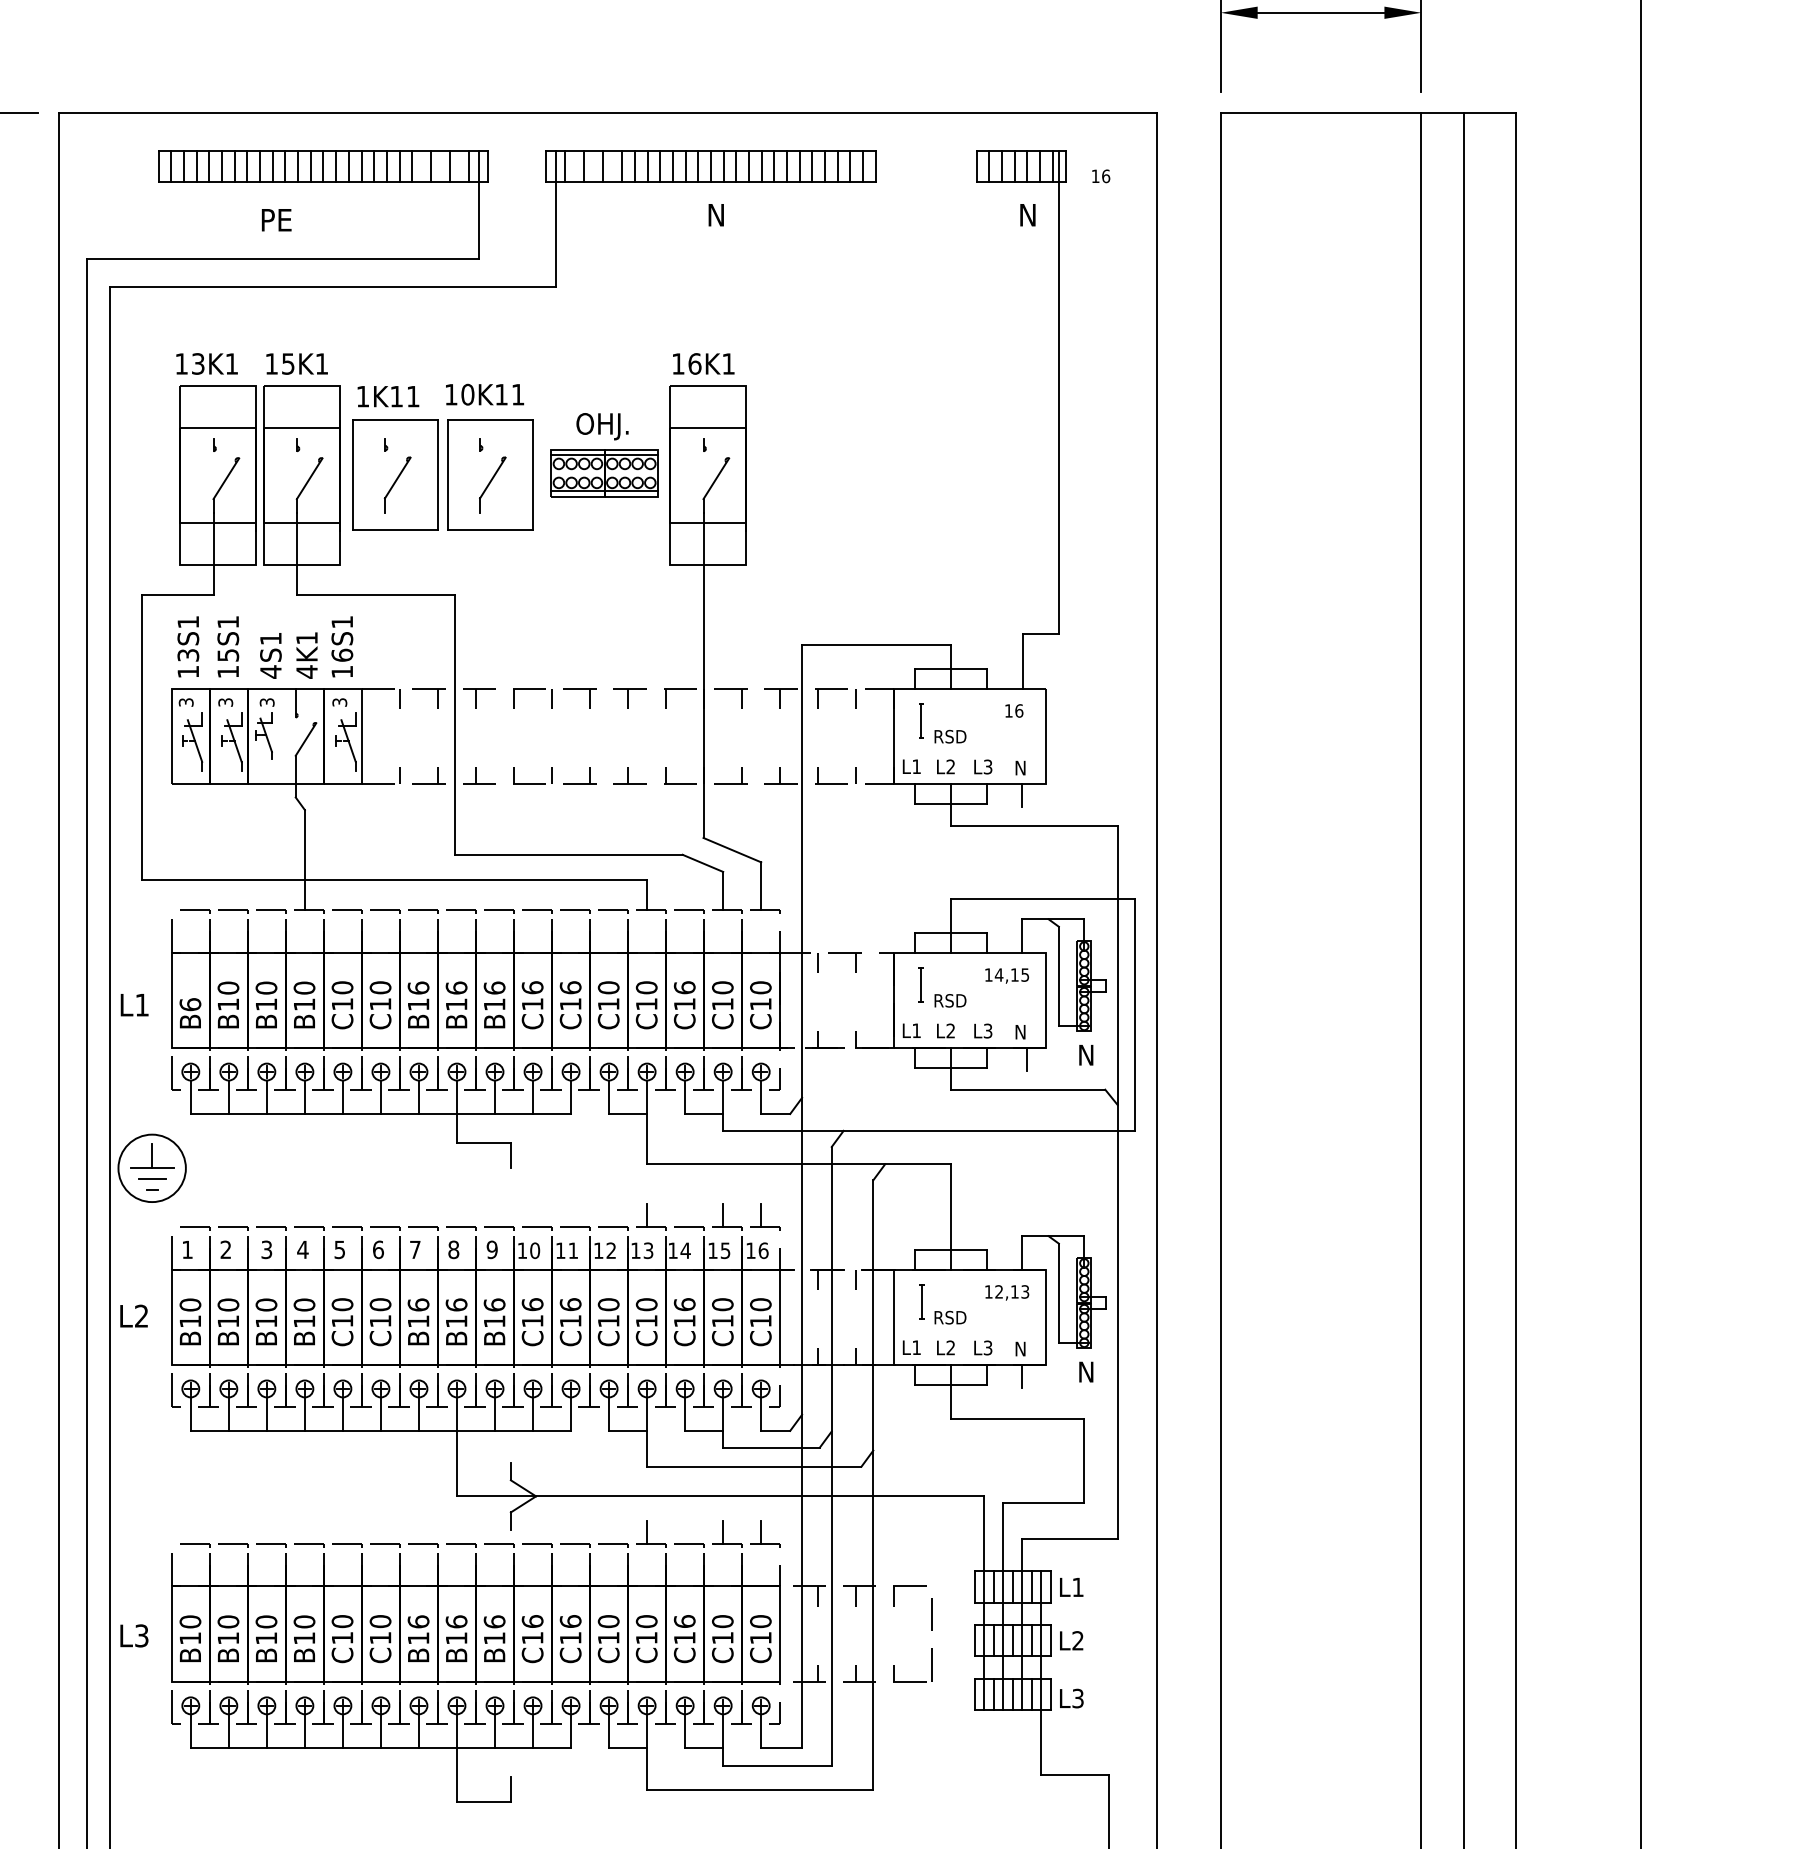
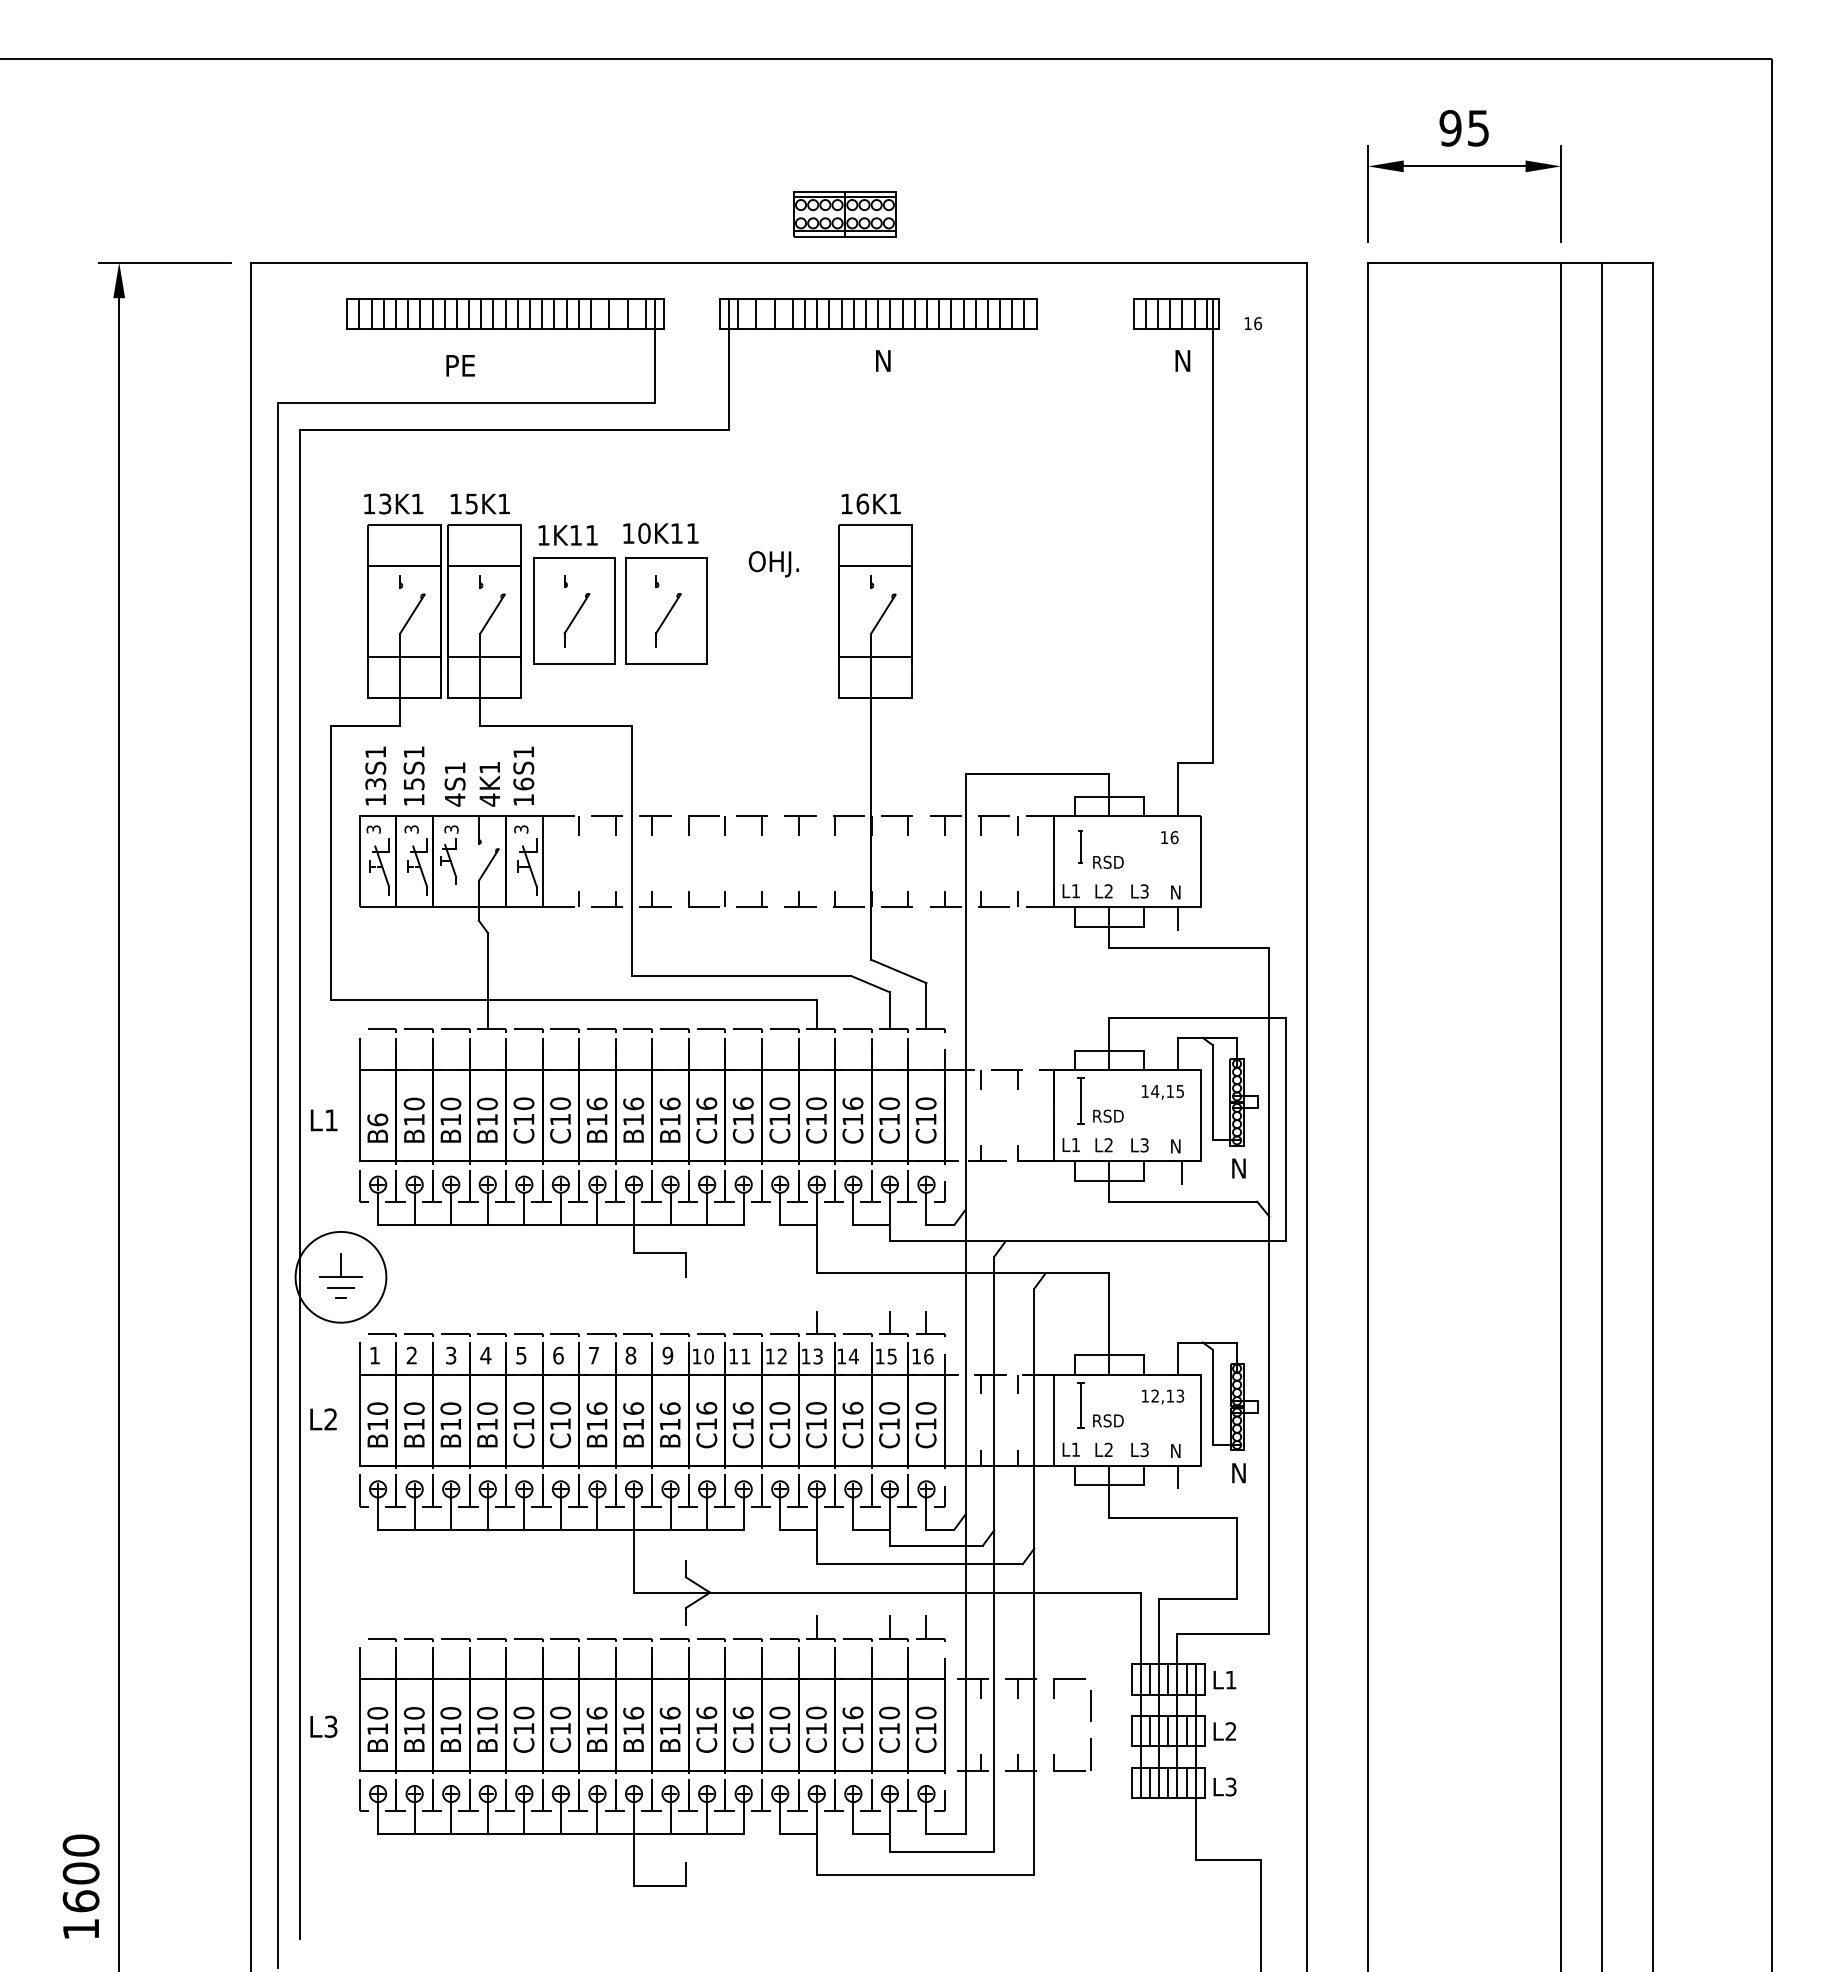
part: (604, 473) -> (844, 214), moved
part: (921, 984) -> (1080, 1100), size x1.4
circle: (151, 1167) -> (340, 1276), size x1.4
part: (921, 1301) -> (1080, 1405), size x1.4

